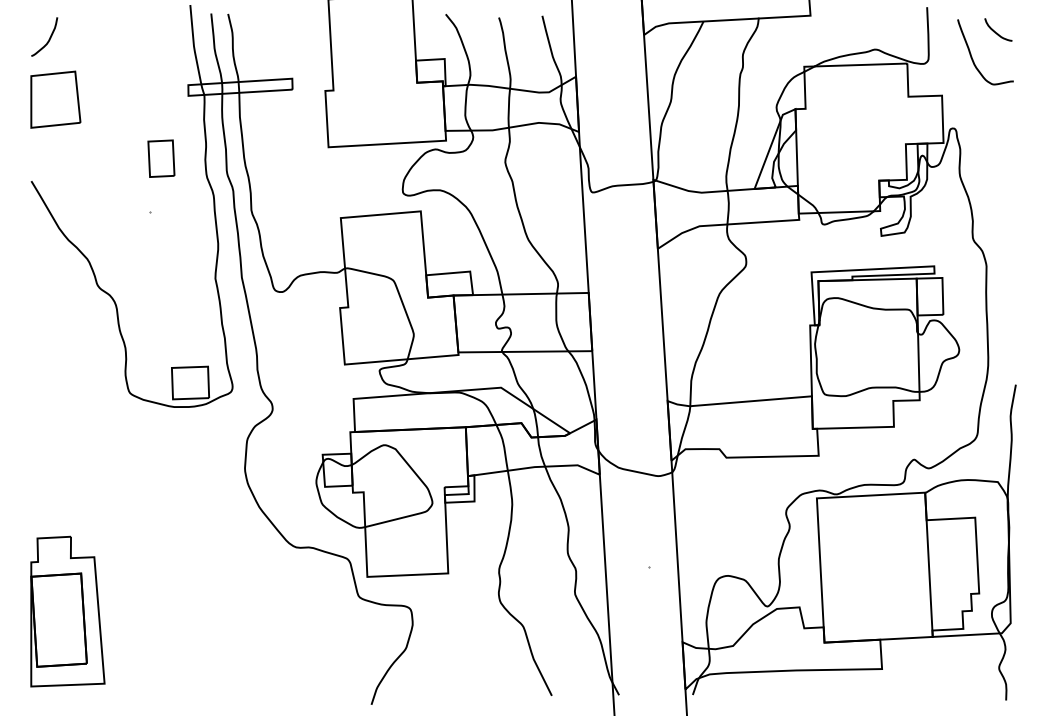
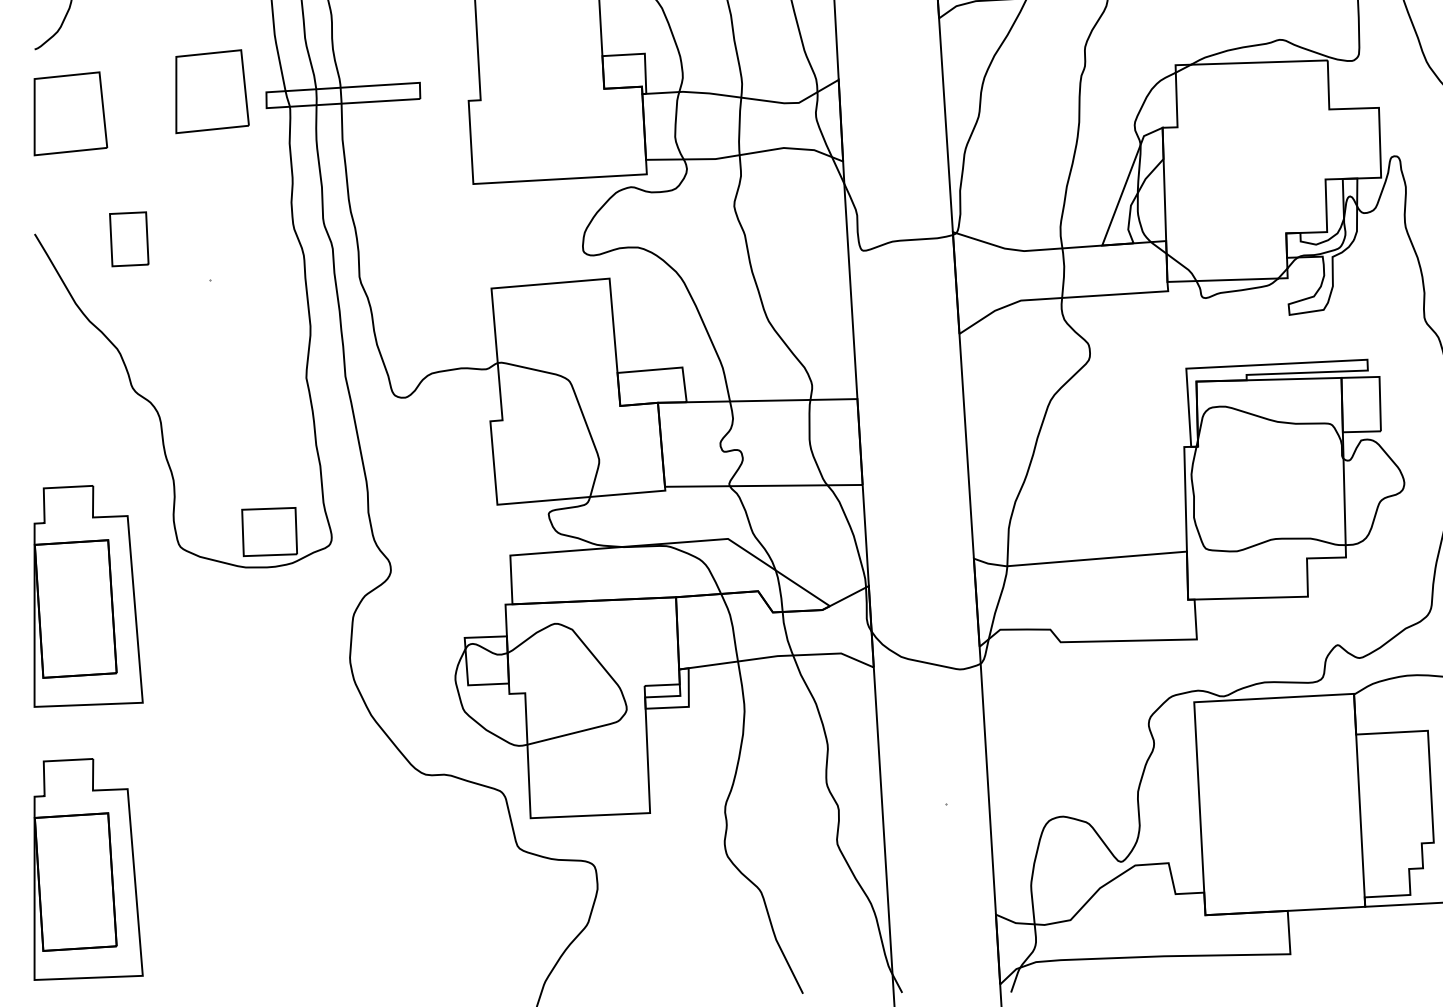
part: (151, 84) -> (212, 91), added
part: (161, 158) -> (129, 238), moved
part: (67, 426) -> (88, 596), added

